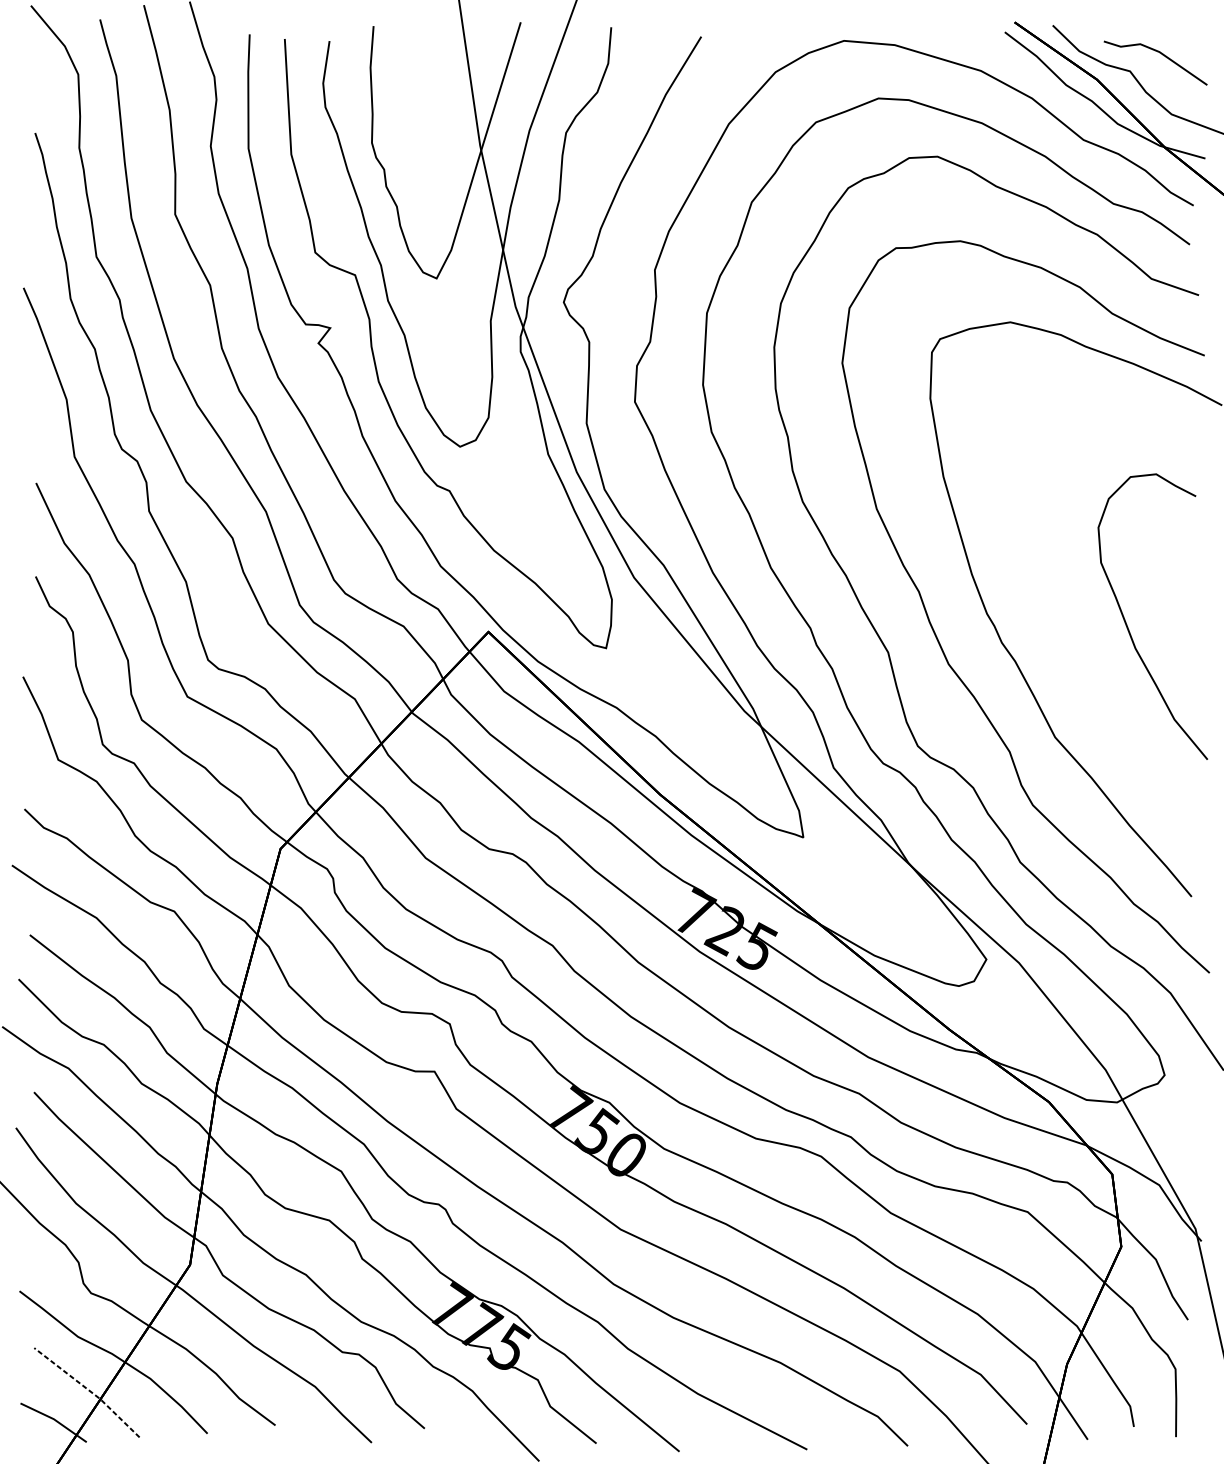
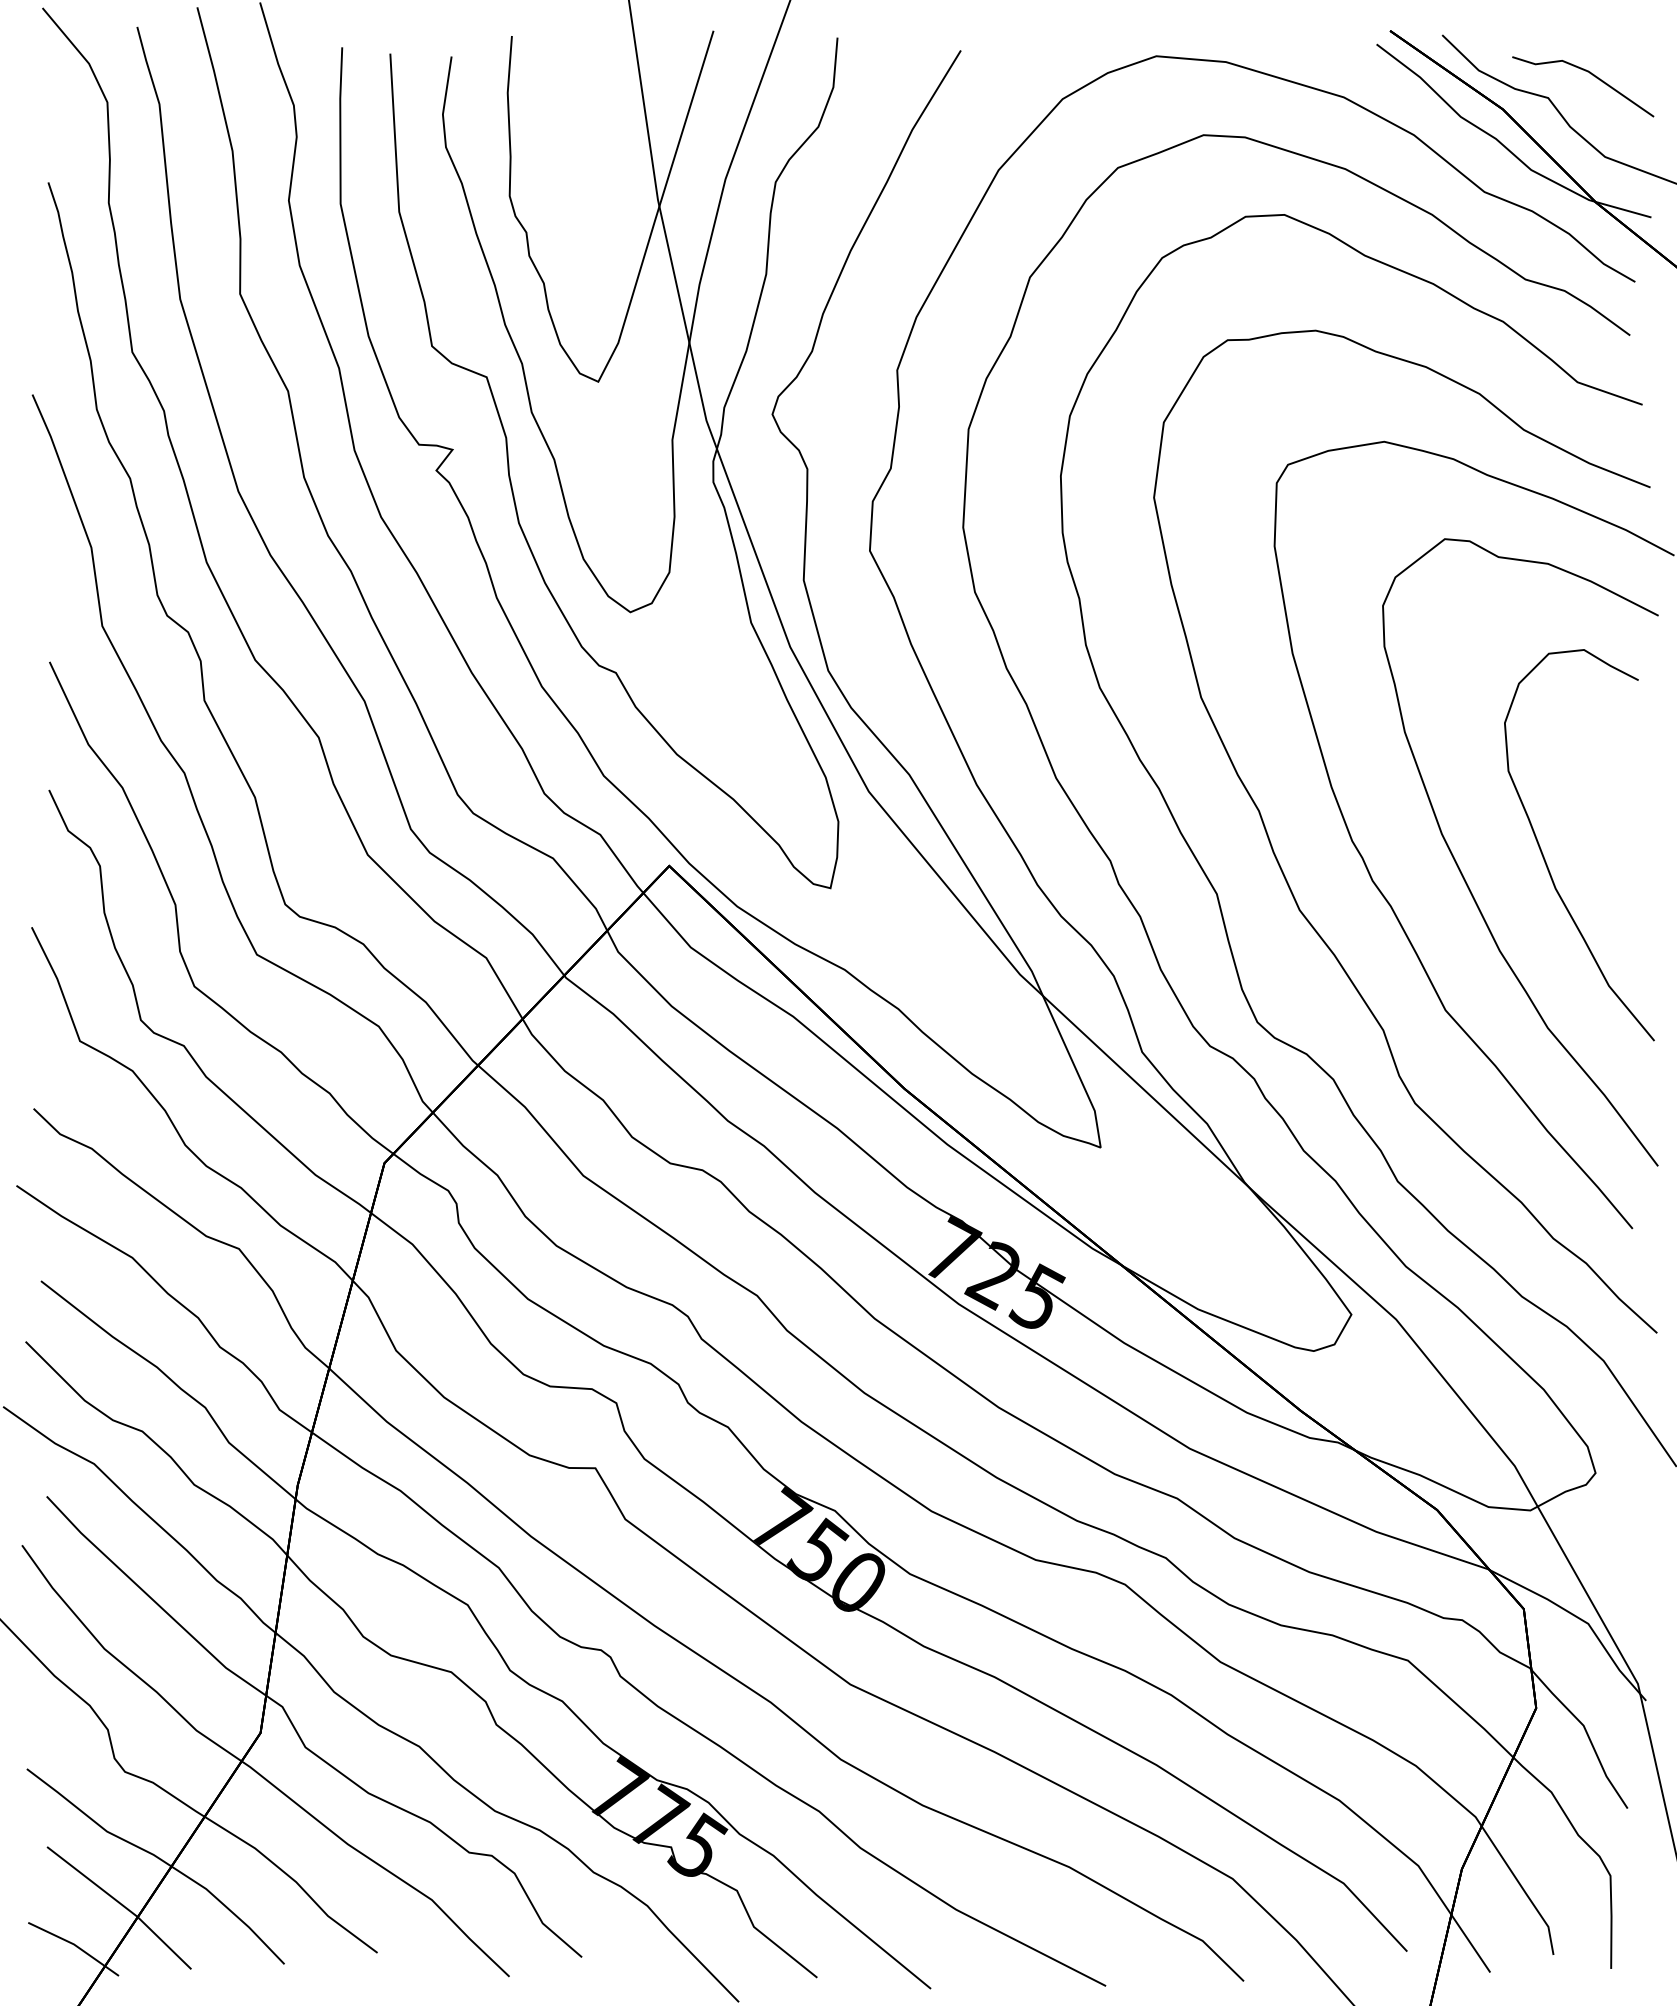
curve: (1069, 641) -> (1465, 879), added
line: (89, 1390) -> (122, 1905), dashed -> solid

